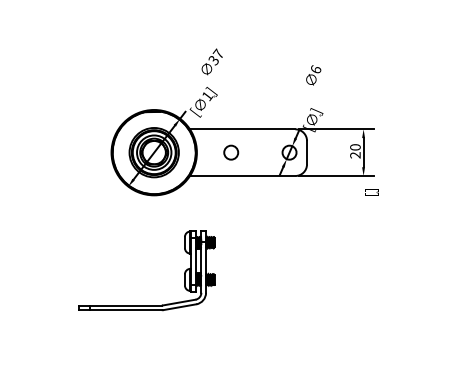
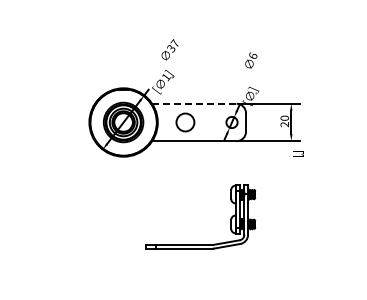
line: (242, 128) -> (194, 103), solid -> dashed
circle: (230, 152) -> (184, 122), size x1.6
part: (146, 304) -> (200, 244), moved

